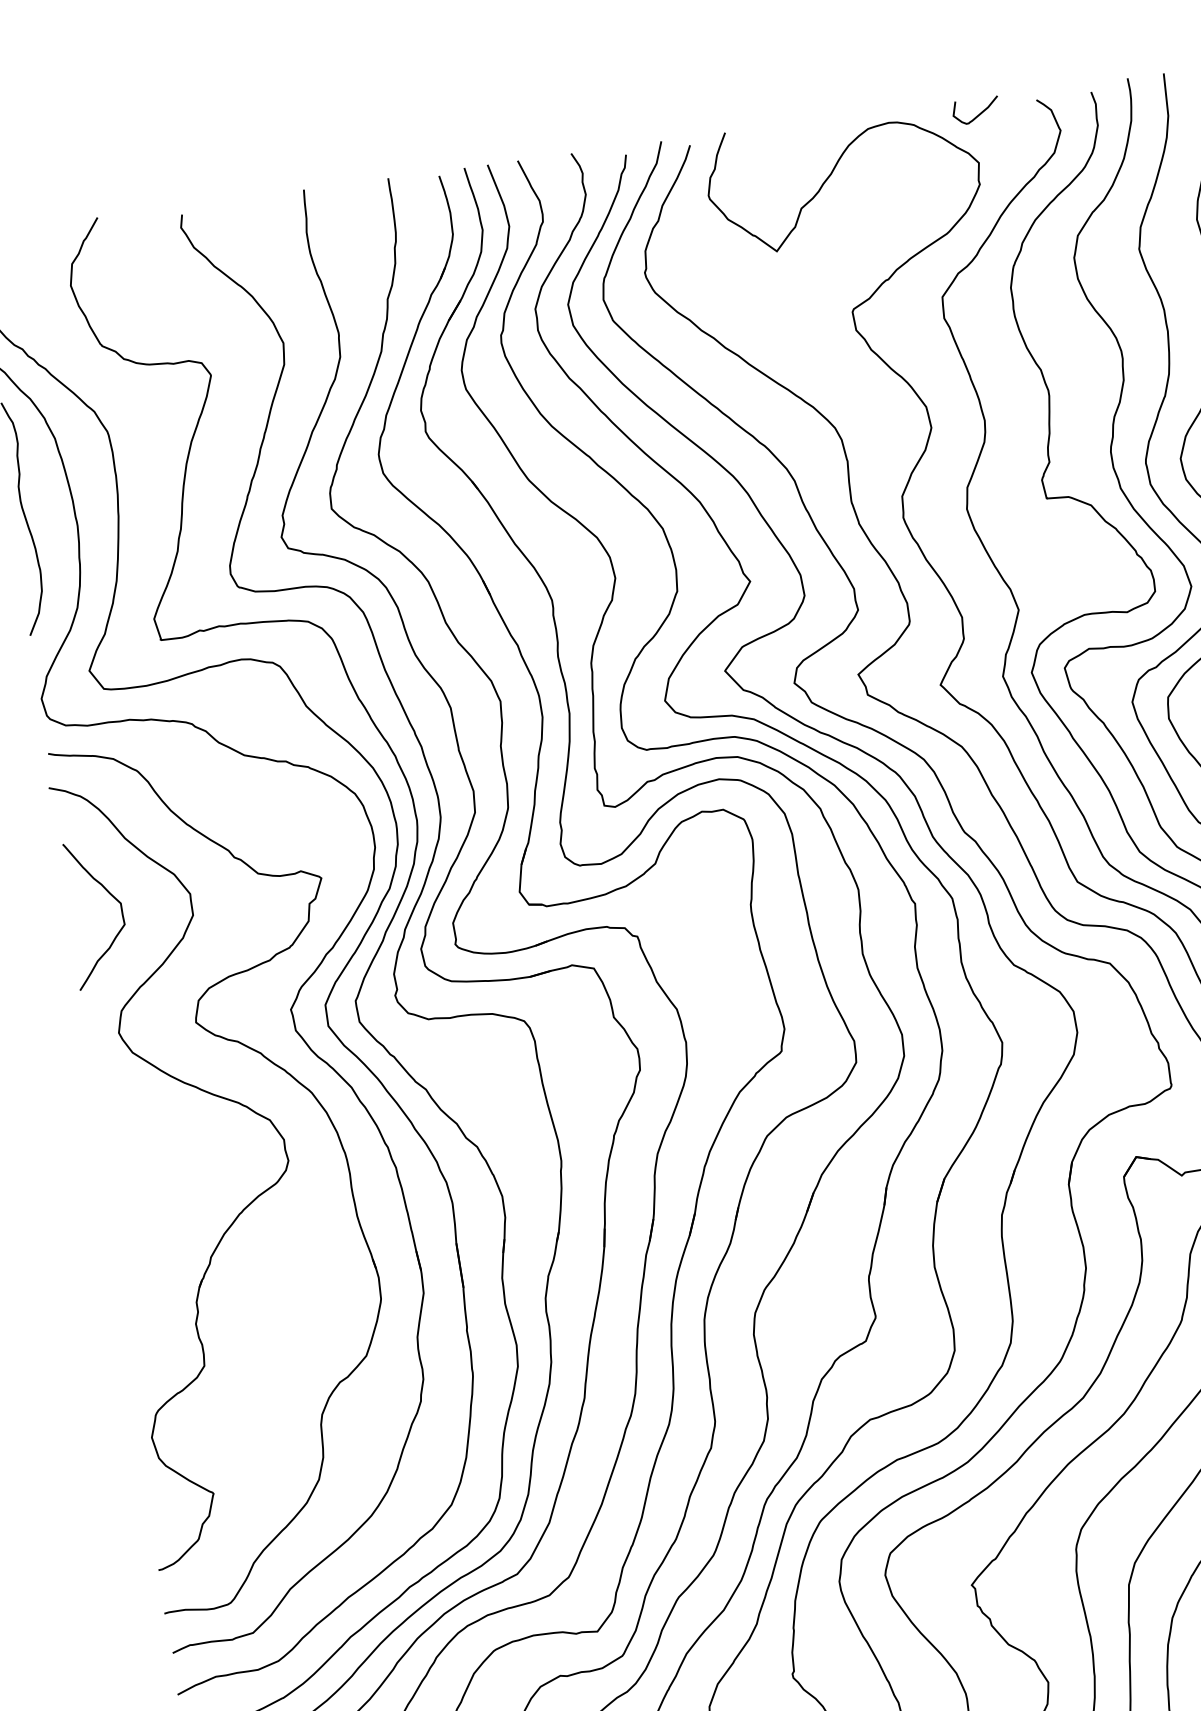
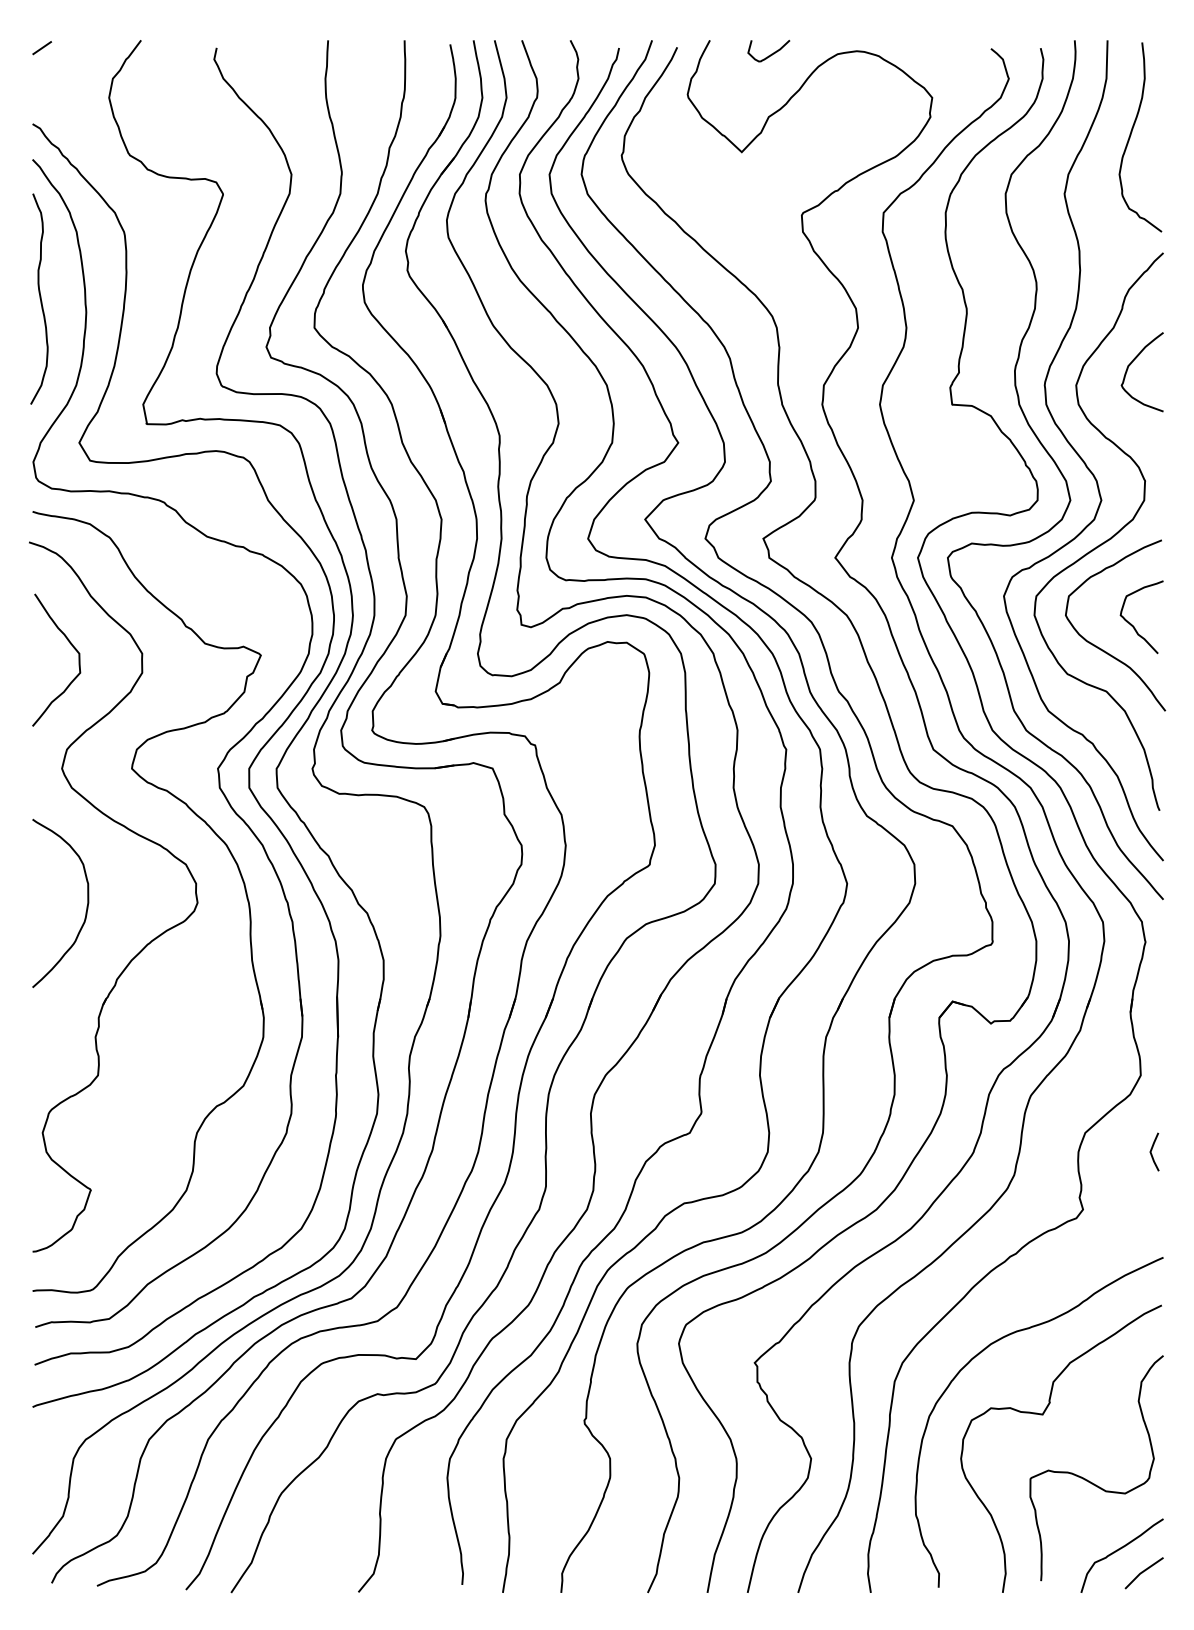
curve: (979, 113) -> (771, 53), moved
curve: (166, 1181) -> (86, 906), added

